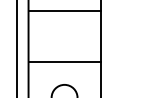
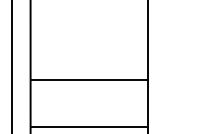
line: (64, 10) -> (88, 80), moved
line: (64, 62) -> (88, 127), moved

